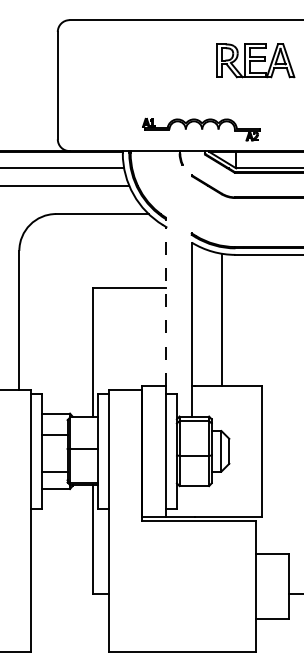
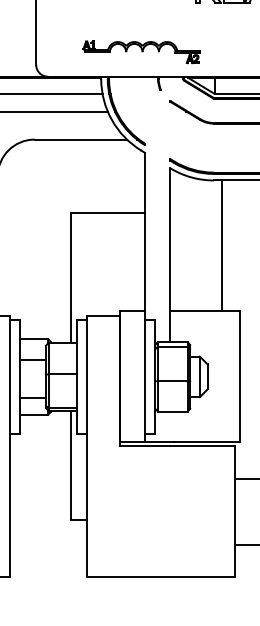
part: (201, 129) -> (141, 52), moved
line: (166, 306) -> (144, 232), dashed -> solid
line: (221, 319) -> (221, 245), moved

